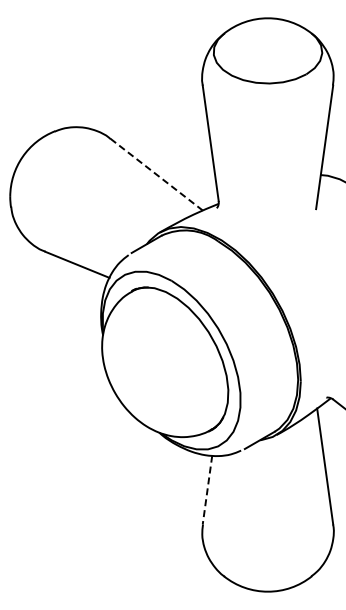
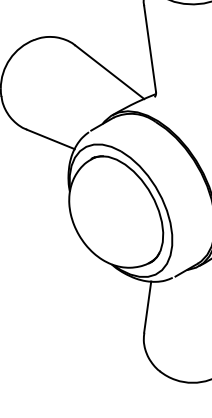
line: (156, 174) -> (109, 72), dashed -> solid
line: (207, 490) -> (147, 307), dashed -> solid

